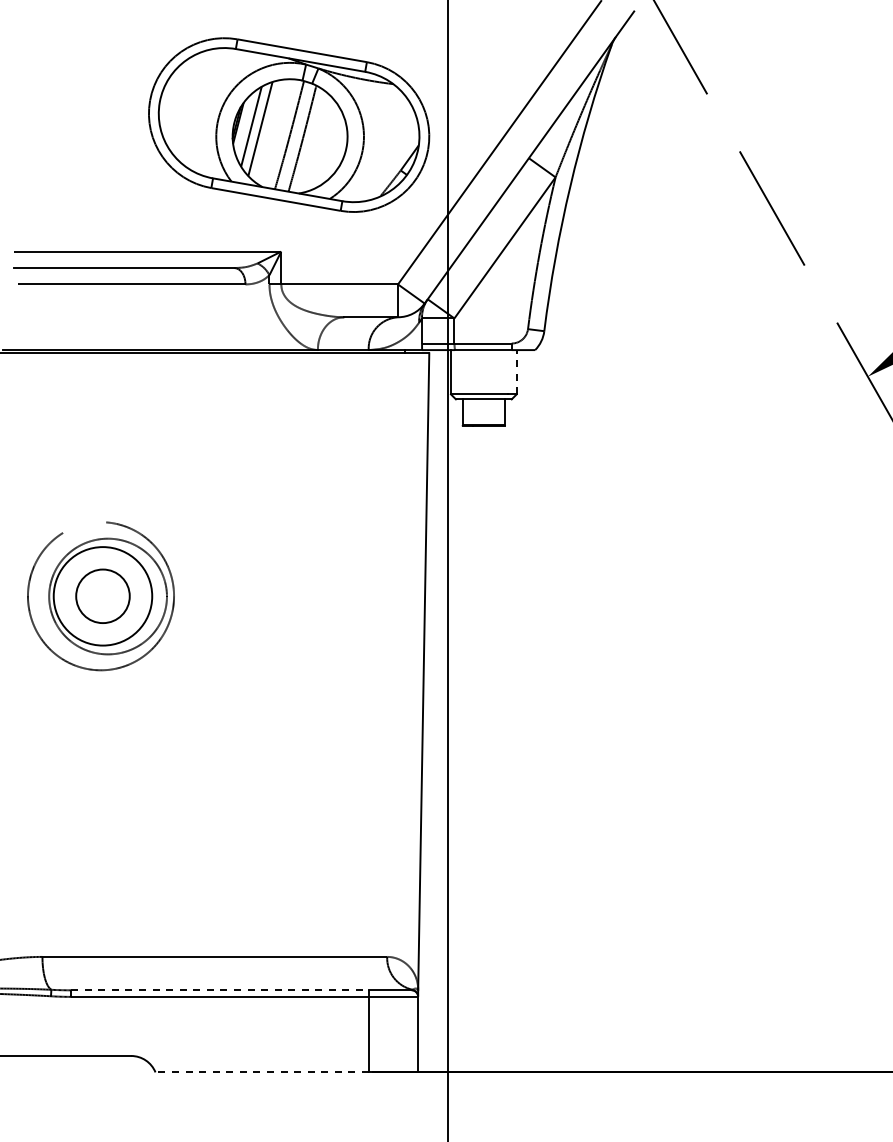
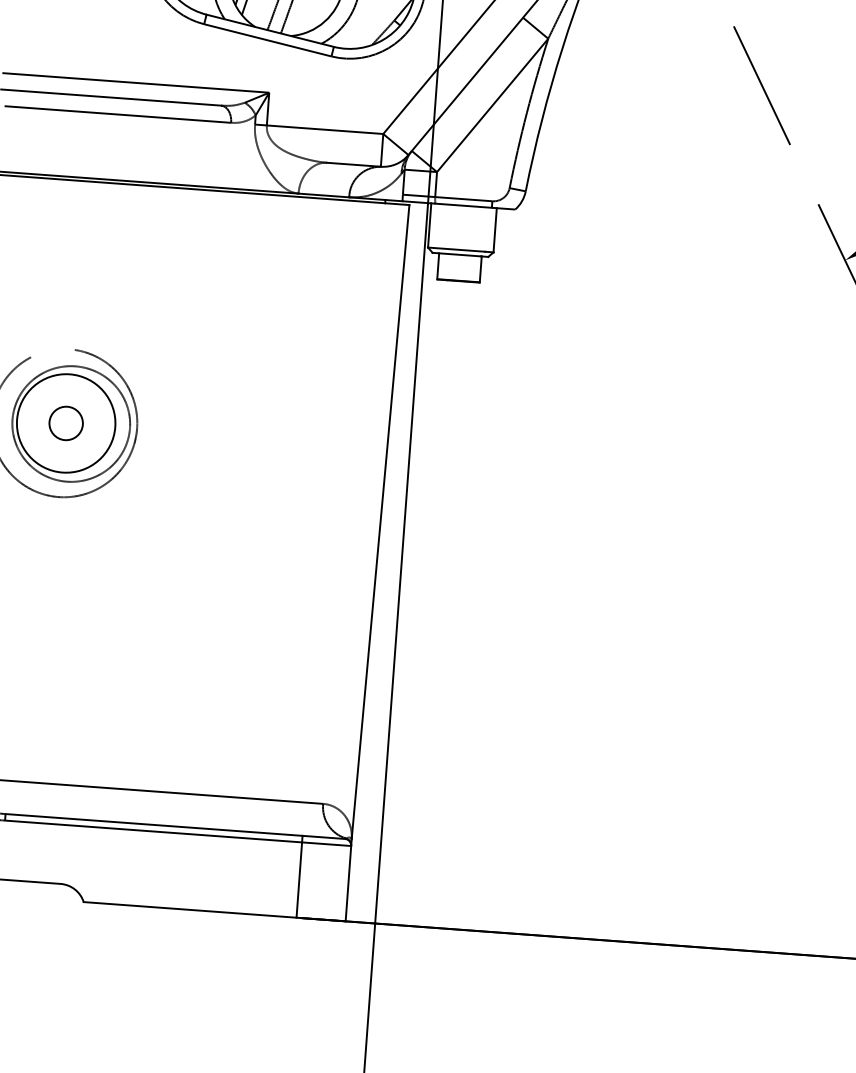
line: (516, 371) -> (495, 229), dashed -> solid
circle: (102, 596) -> (65, 423), size x0.62
line: (220, 990) -> (154, 825), dashed -> solid
line: (262, 1072) -> (190, 910), dashed -> solid

